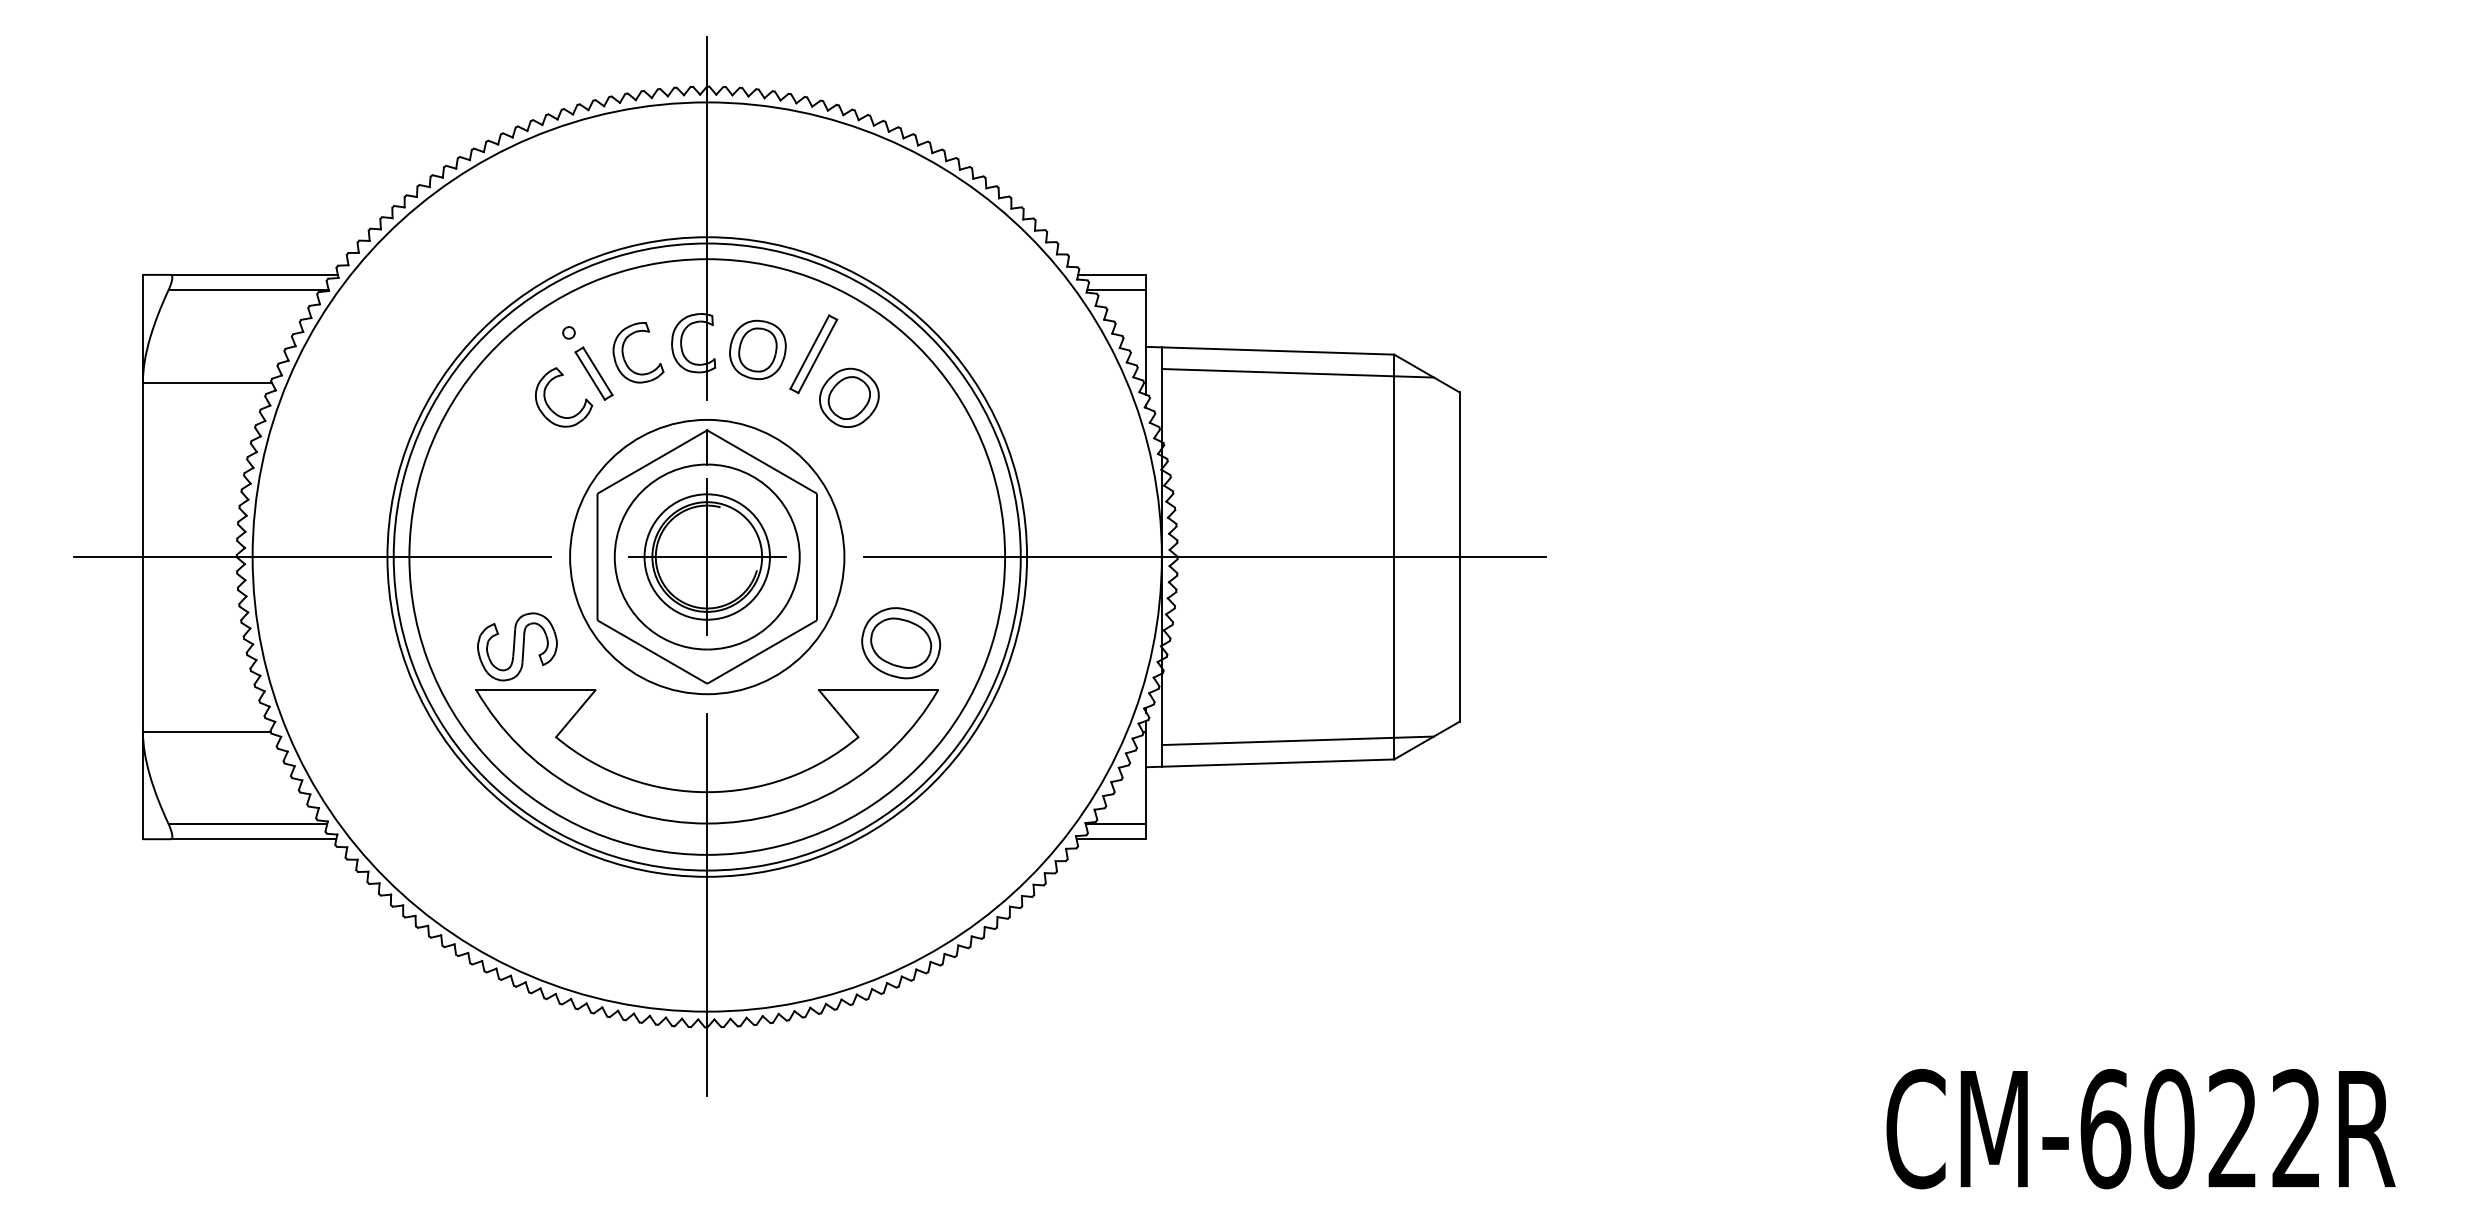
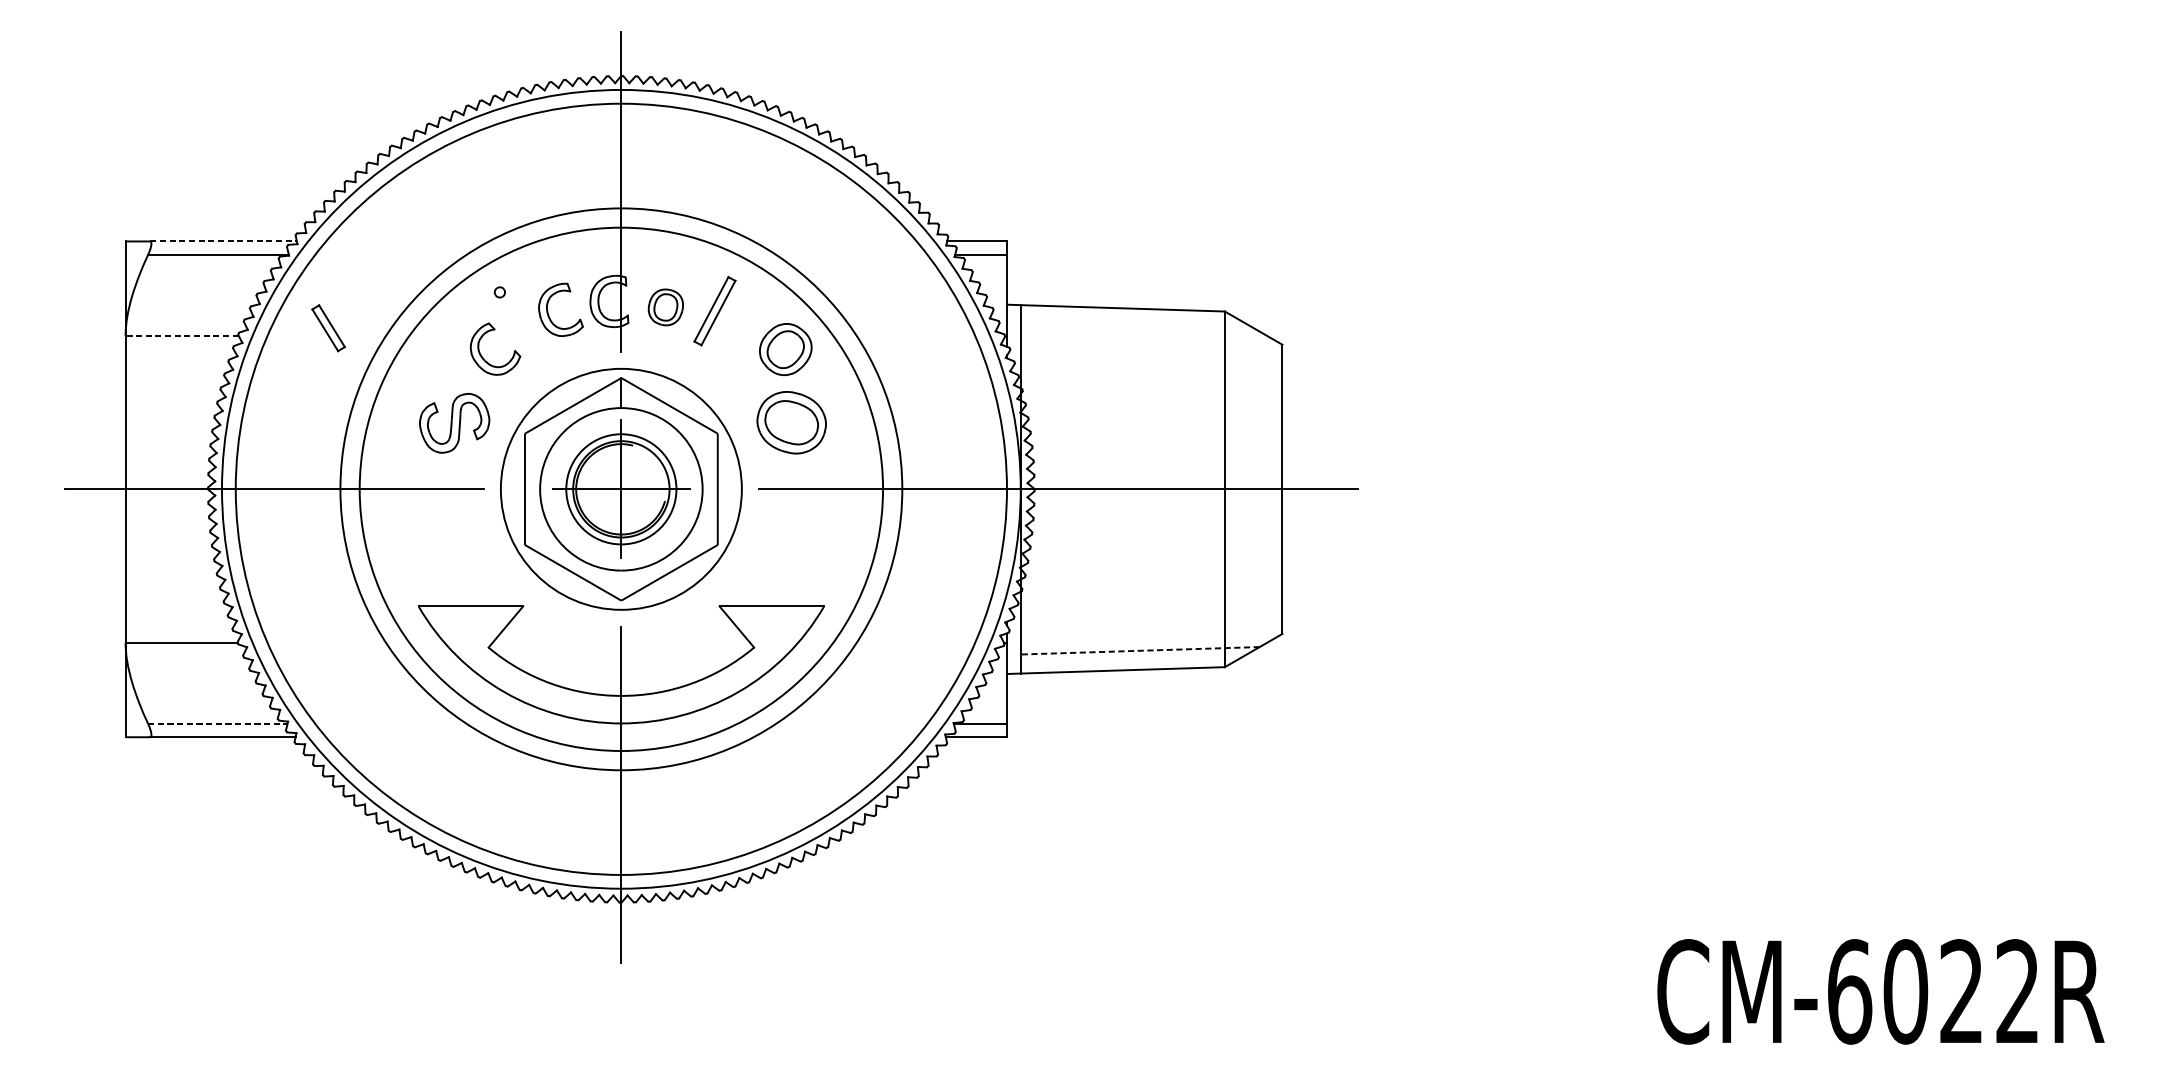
line: (254, 274) -> (223, 241), solid -> dashed
part: (757, 349) -> (665, 307), size x0.7
part: (593, 373) -> (328, 328), moved
line: (1297, 373) -> (1139, 328), removed
line: (206, 382) -> (181, 336), solid -> dashed
part: (849, 397) -> (785, 349), moved
circle: (706, 556) -> (620, 488), size x1.4
part: (901, 643) -> (792, 422), moved
part: (517, 646) -> (454, 422), moved
line: (1297, 740) -> (1139, 650), solid -> dashed
line: (248, 824) -> (218, 724), solid -> dashed

